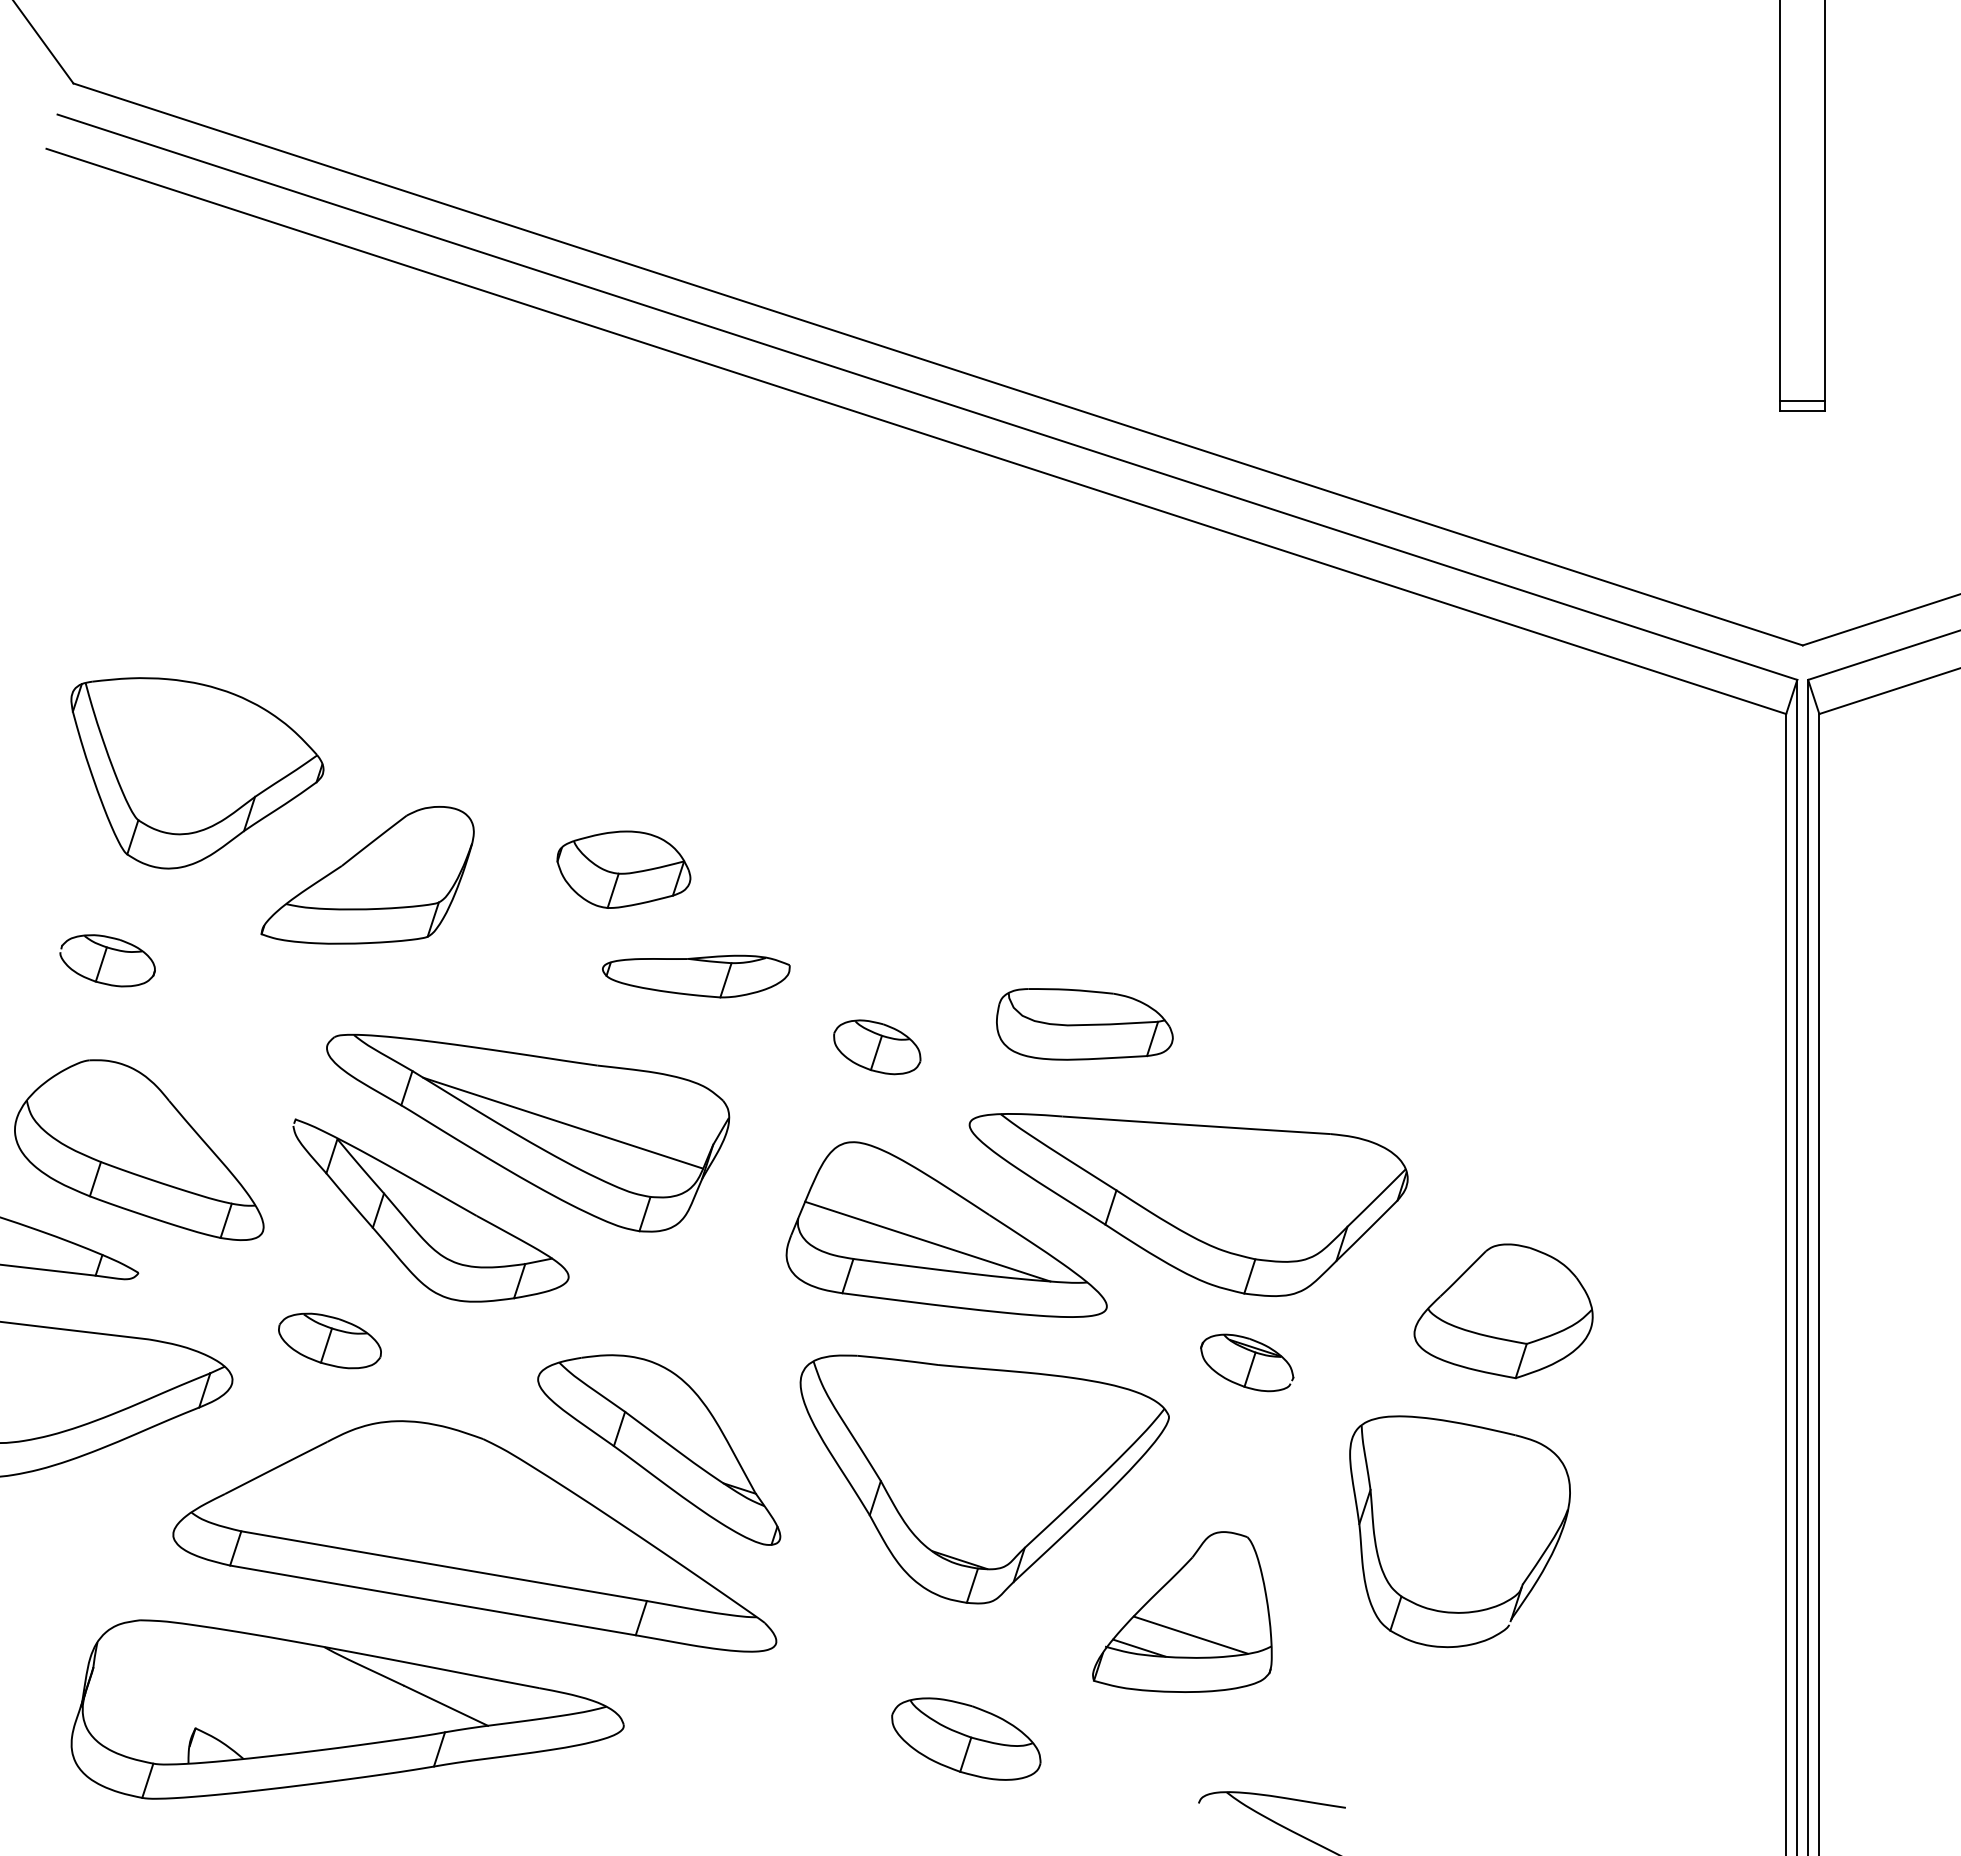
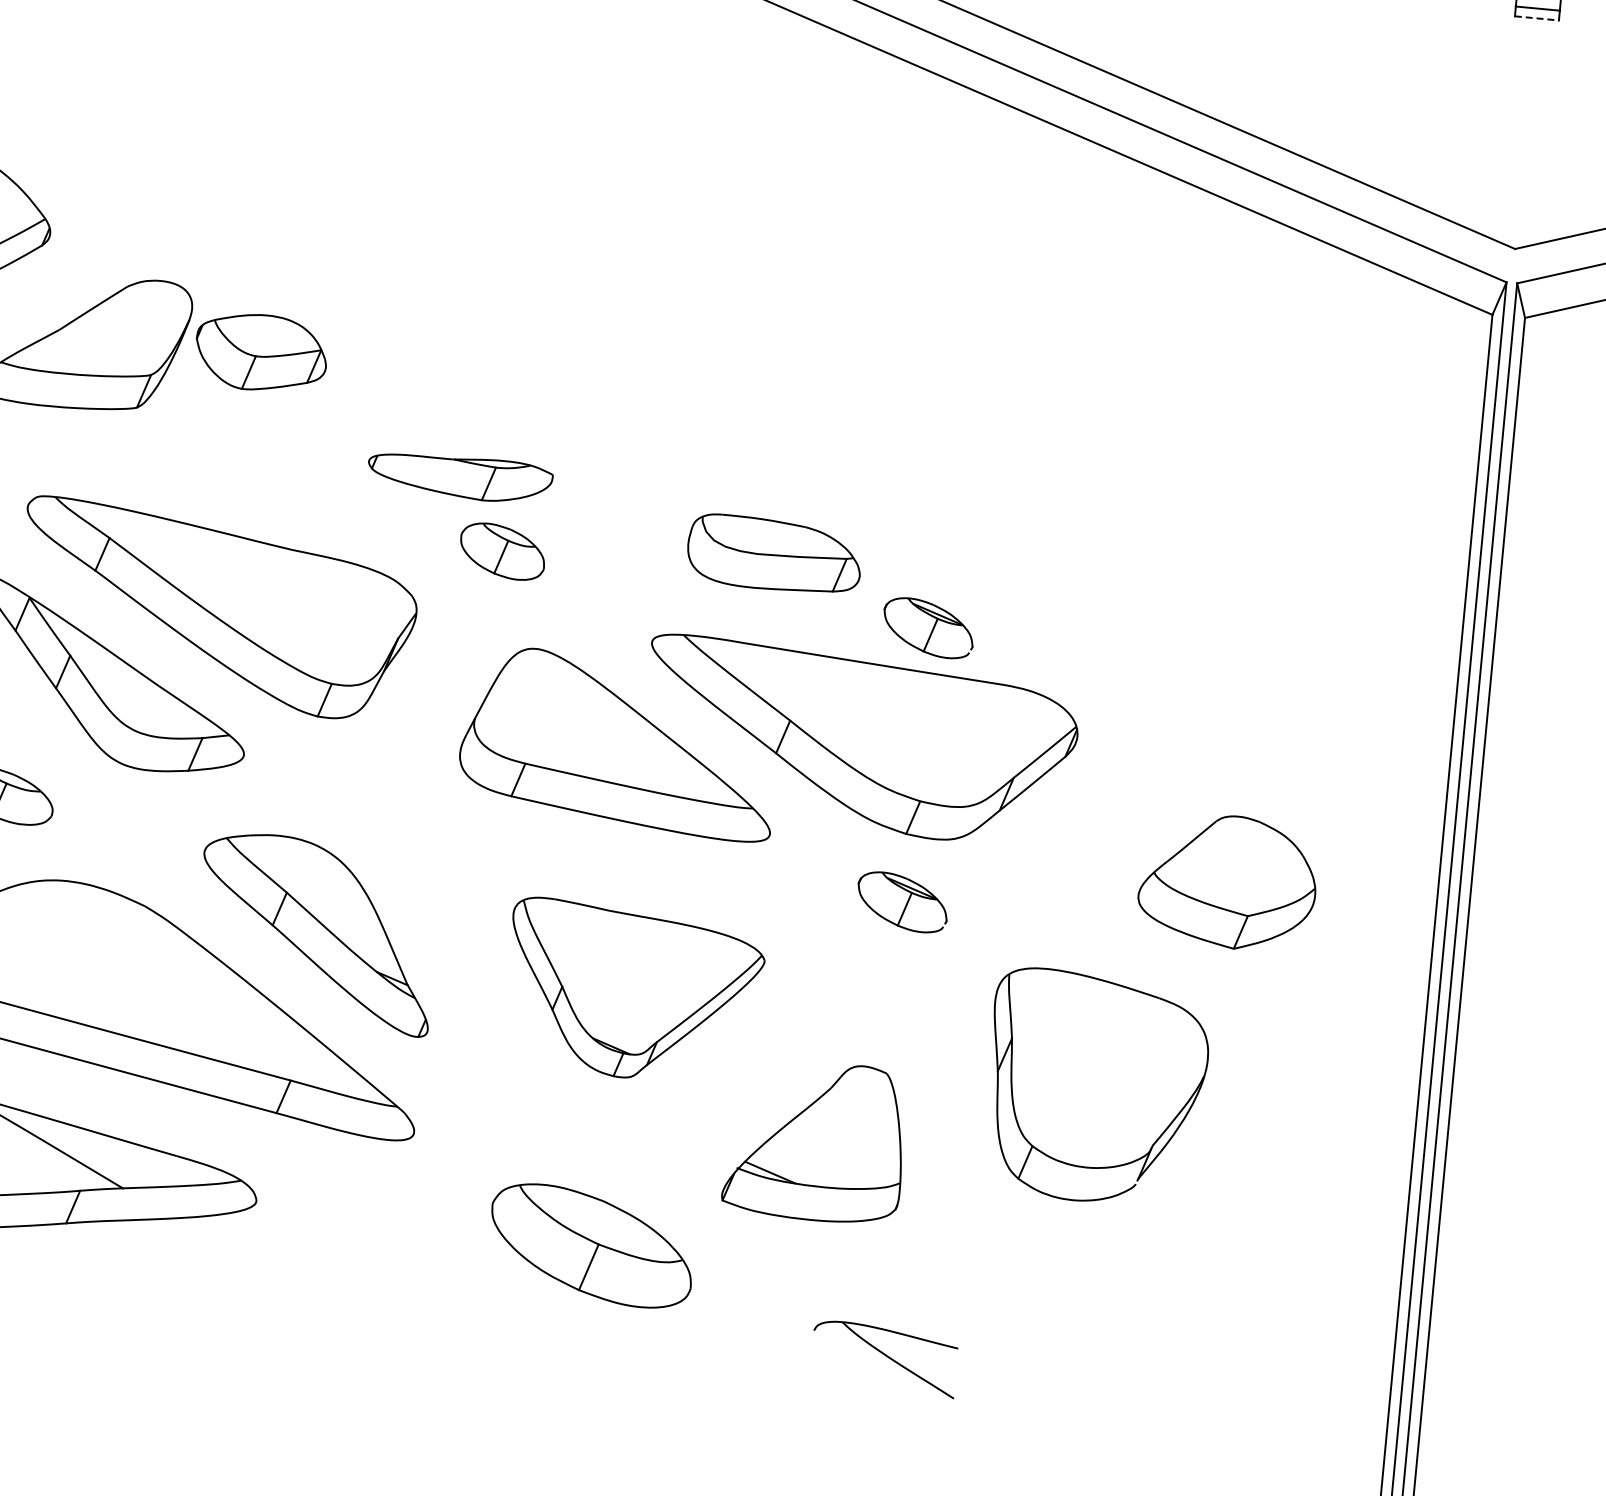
line: (1803, 410) -> (1537, 18), solid -> dashed
part: (623, 869) -> (260, 352), moved
part: (696, 976) -> (460, 477), moved
part: (877, 1047) -> (502, 551), moved
part: (1247, 1083) -> (928, 627), added
line: (562, 1122) -> (252, 602), removed
line: (927, 1241) -> (599, 753), removed
part: (1503, 1311) -> (1227, 882), moved
part: (984, 1479) -> (633, 992), size x0.7
line: (1190, 1634) -> (821, 1163), removed
part: (966, 1738) -> (591, 1245), size x1.4

